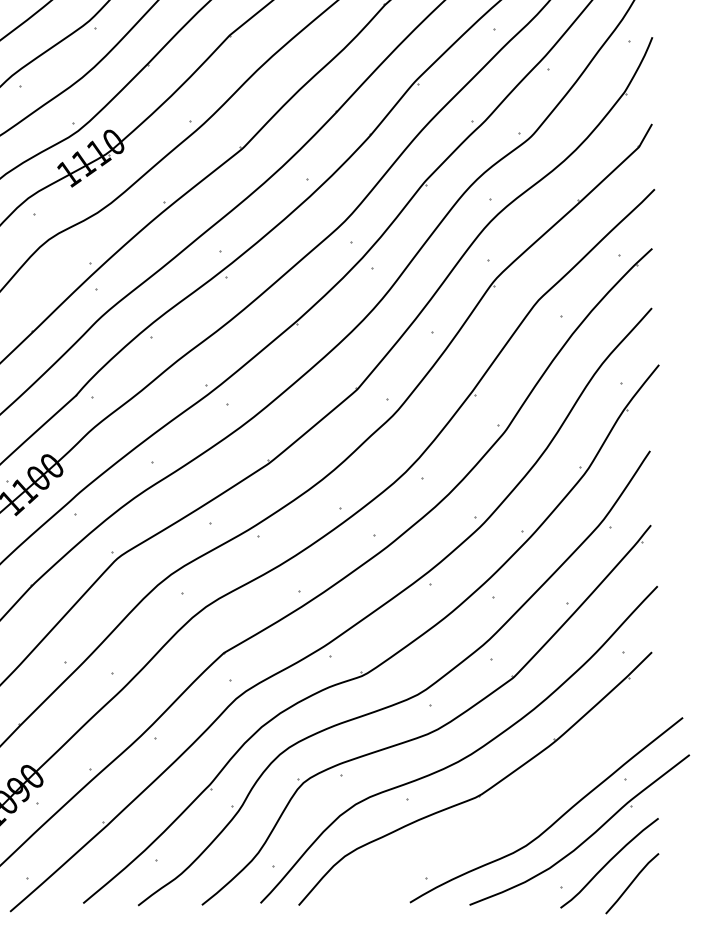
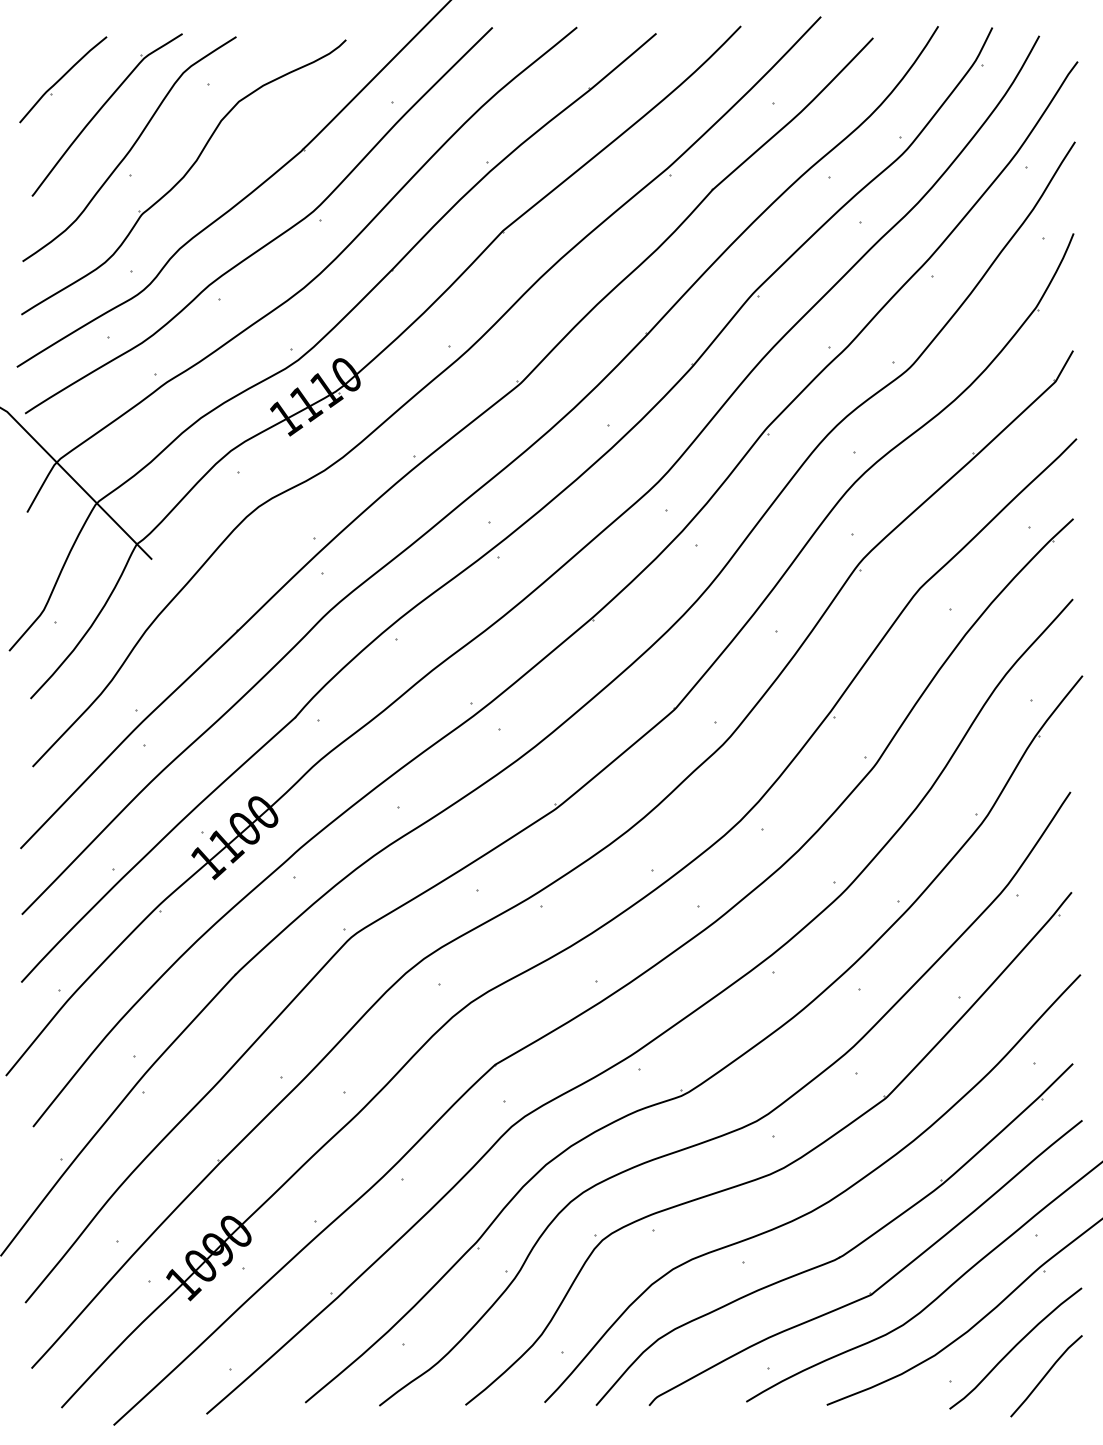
part: (512, 814) -> (884, 1282), added

